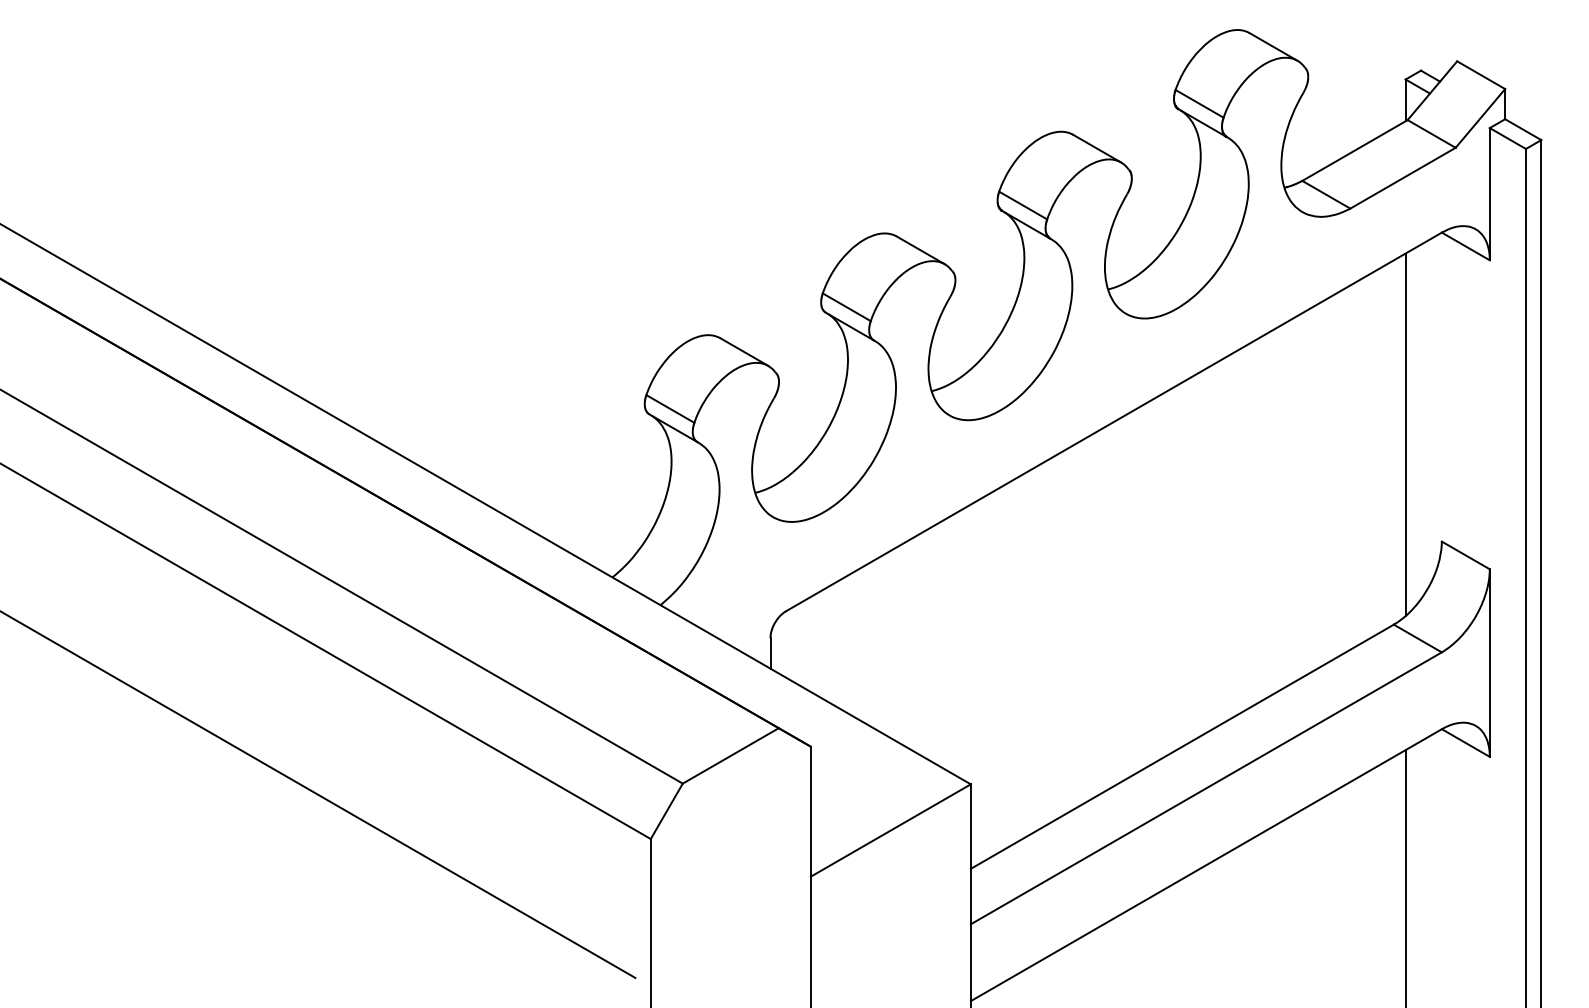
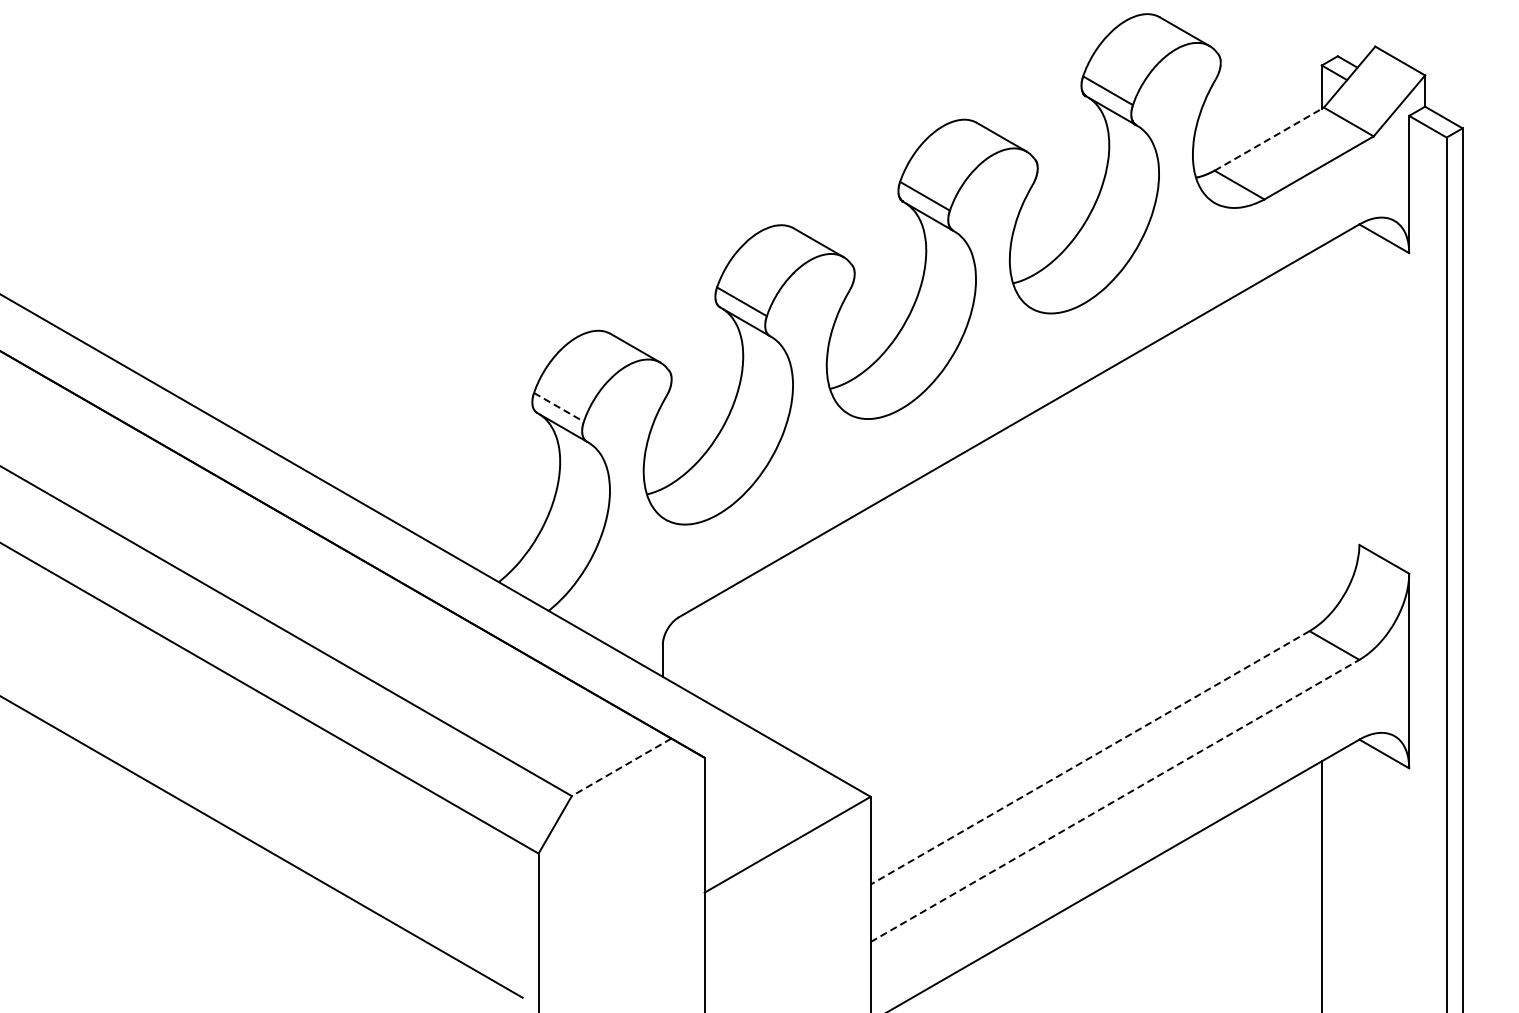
line: (1355, 150) -> (1269, 139), solid -> dashed
line: (670, 408) -> (559, 406), solid -> dashed
line: (1405, 434) -> (1321, 433), removed
line: (1181, 747) -> (1089, 758), solid -> dashed
line: (730, 756) -> (621, 767), solid -> dashed
line: (1206, 788) -> (1115, 801), solid -> dashed

